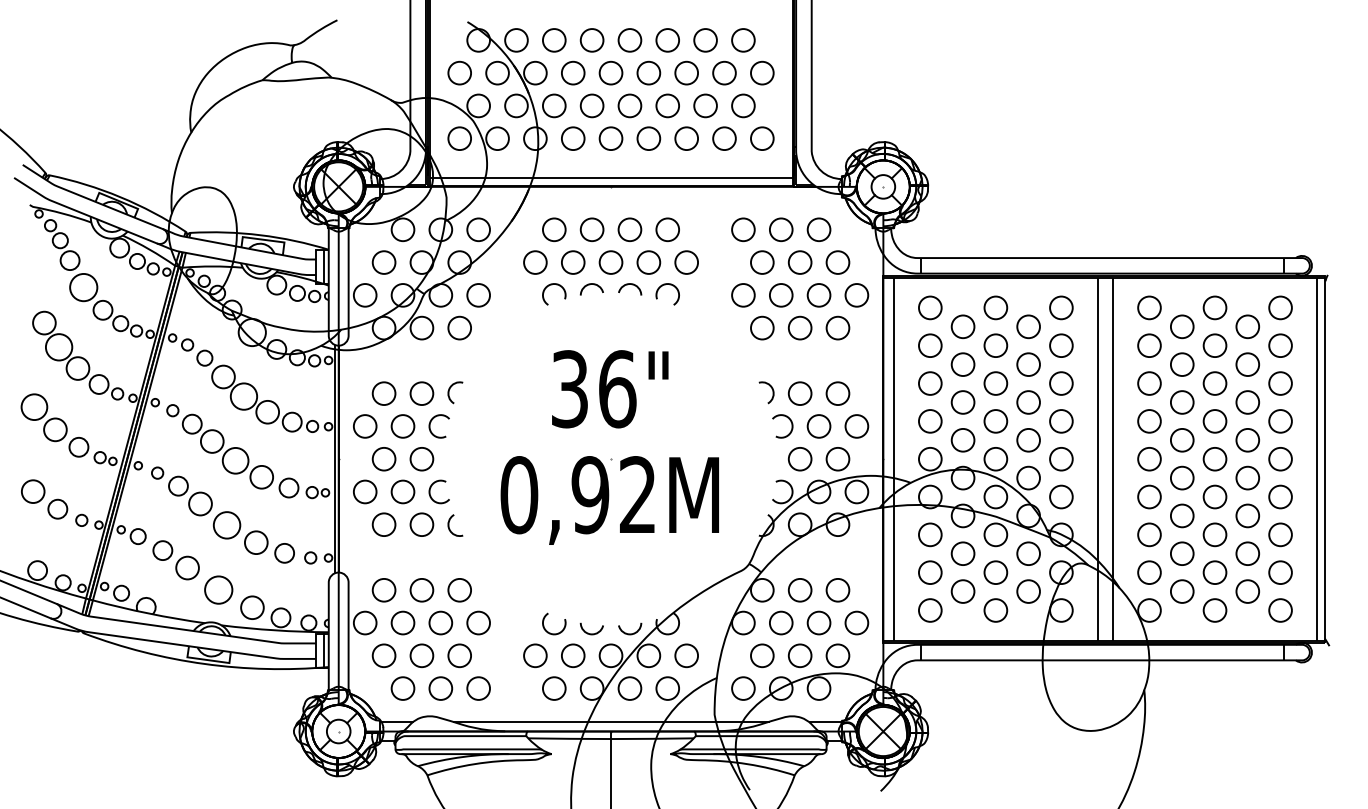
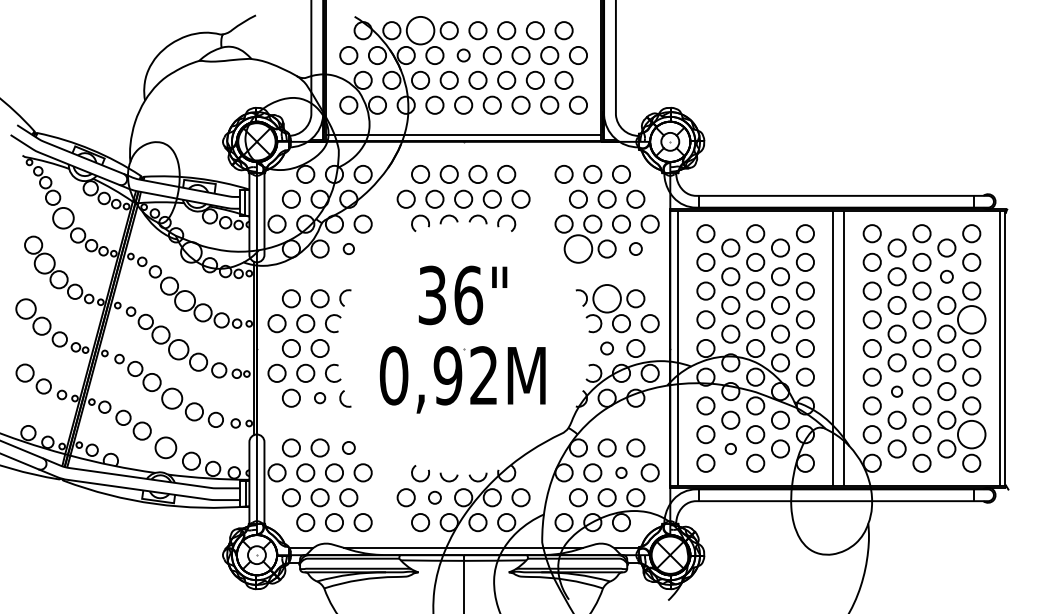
circle: (554, 40) -> (420, 30), size x1.6
circle: (610, 73) -> (463, 55), size x0.7
circle: (459, 327) -> (348, 248), size x0.6
circle: (762, 327) -> (578, 248), size x1.6
circle: (837, 327) -> (635, 248), size x0.7
circle: (1247, 364) -> (946, 276), size x0.7
circle: (799, 393) -> (606, 298), size x1.6
circle: (1280, 420) -> (971, 319), size x1.6
circle: (799, 459) -> (606, 348), size x0.7
circle: (1181, 515) -> (896, 391), size x0.6
circle: (421, 523) -> (319, 397), size x0.6
circle: (1280, 572) -> (971, 434), size x1.6
circle: (459, 589) -> (348, 447), size x0.7
circle: (962, 590) -> (730, 448), size x0.6
circle: (819, 622) -> (621, 472), size x0.6
circle: (572, 655) -> (434, 497), size x0.7

